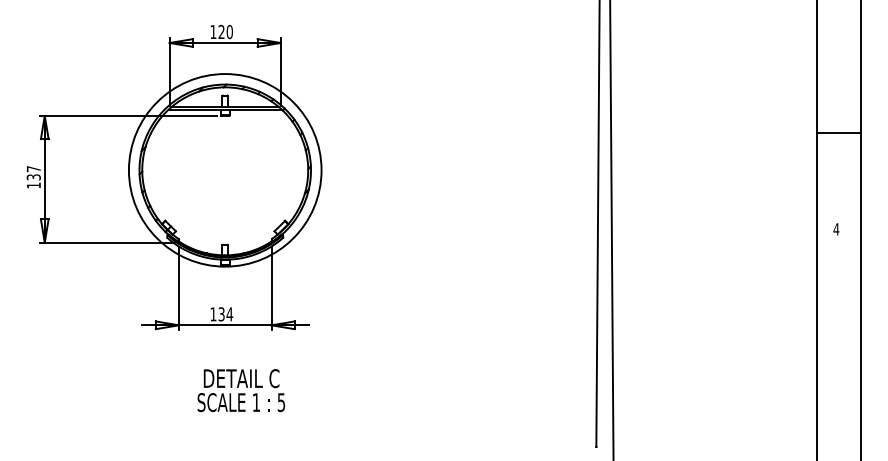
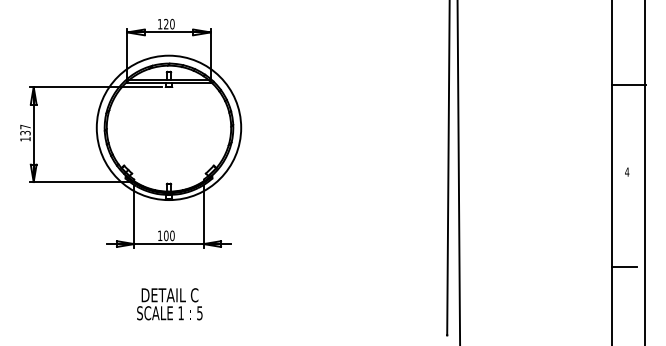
line: (838, 133) -> (628, 85), moved
text: (225, 314) -> (169, 235), 134 -> 100
line: (832, 356) -> (624, 267), added
text: (240, 390) -> (169, 304), moved

